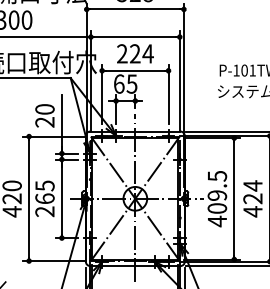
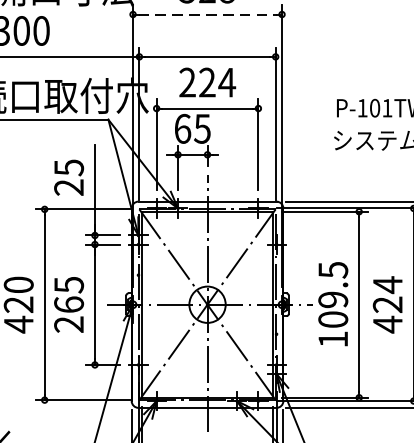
line: (135, 9) -> (207, 14), solid -> dashed
text: (44, 109) -> (68, 167), 20 -> 25
text: (217, 221) -> (333, 339), 409.5 -> 109.5

